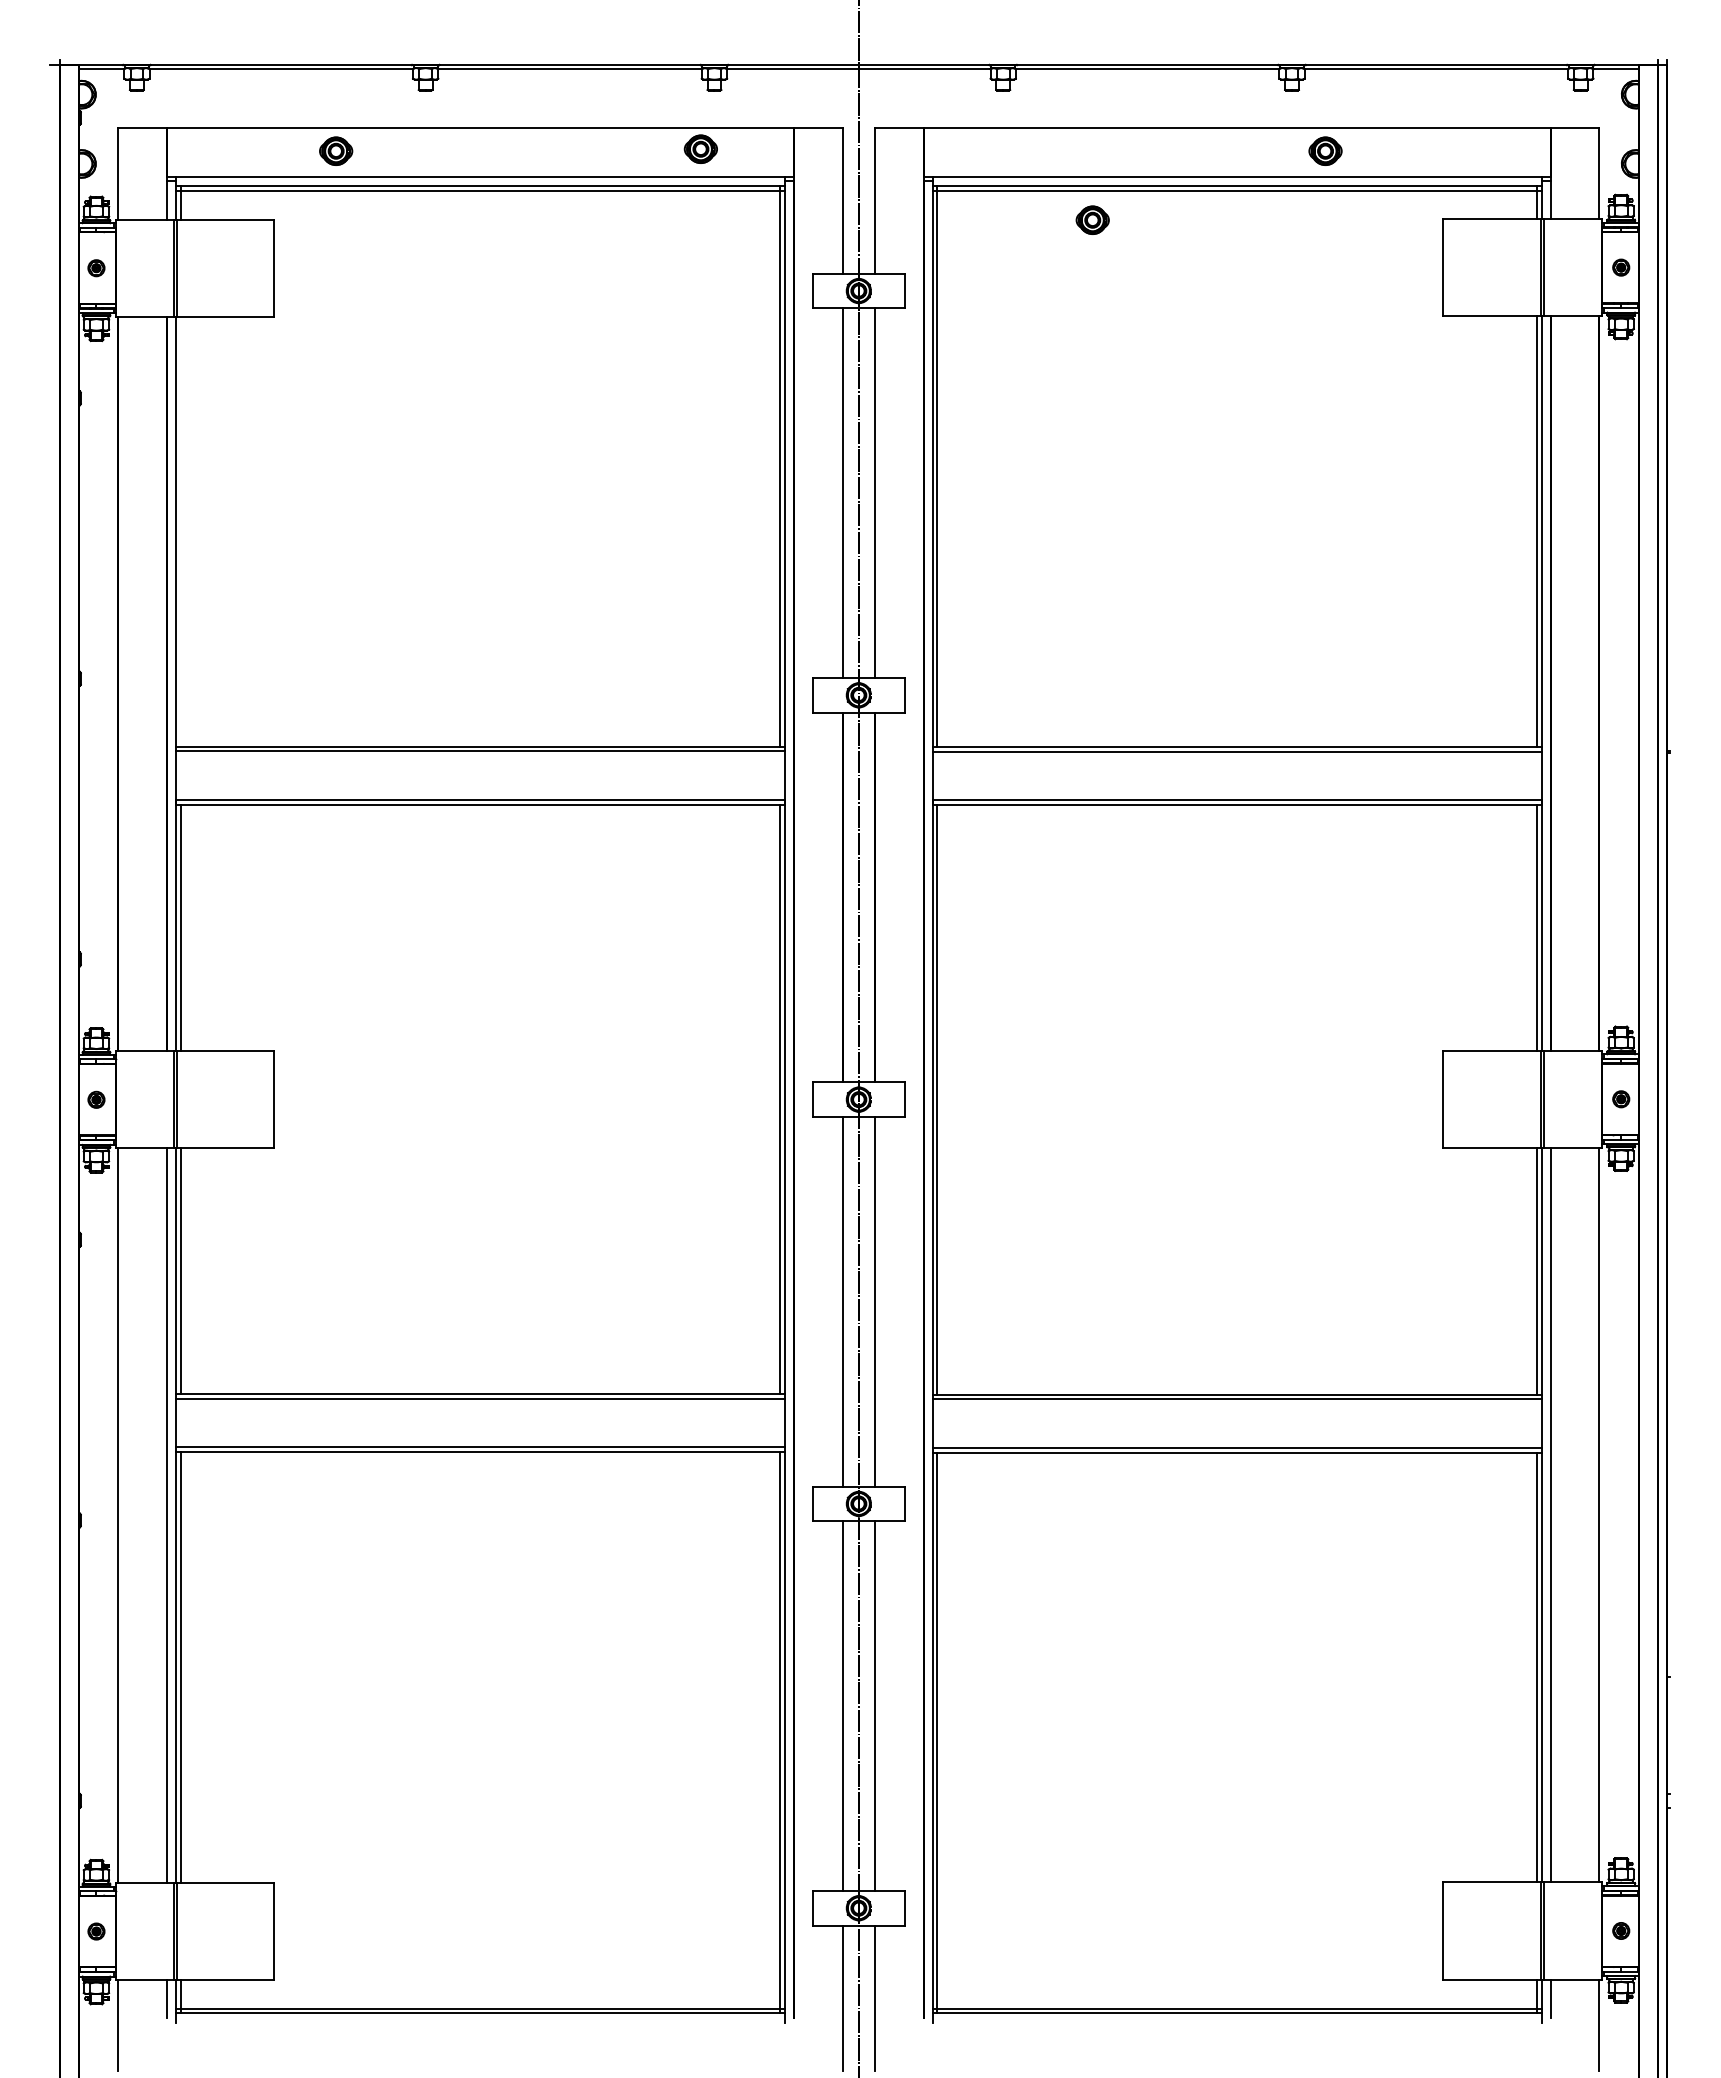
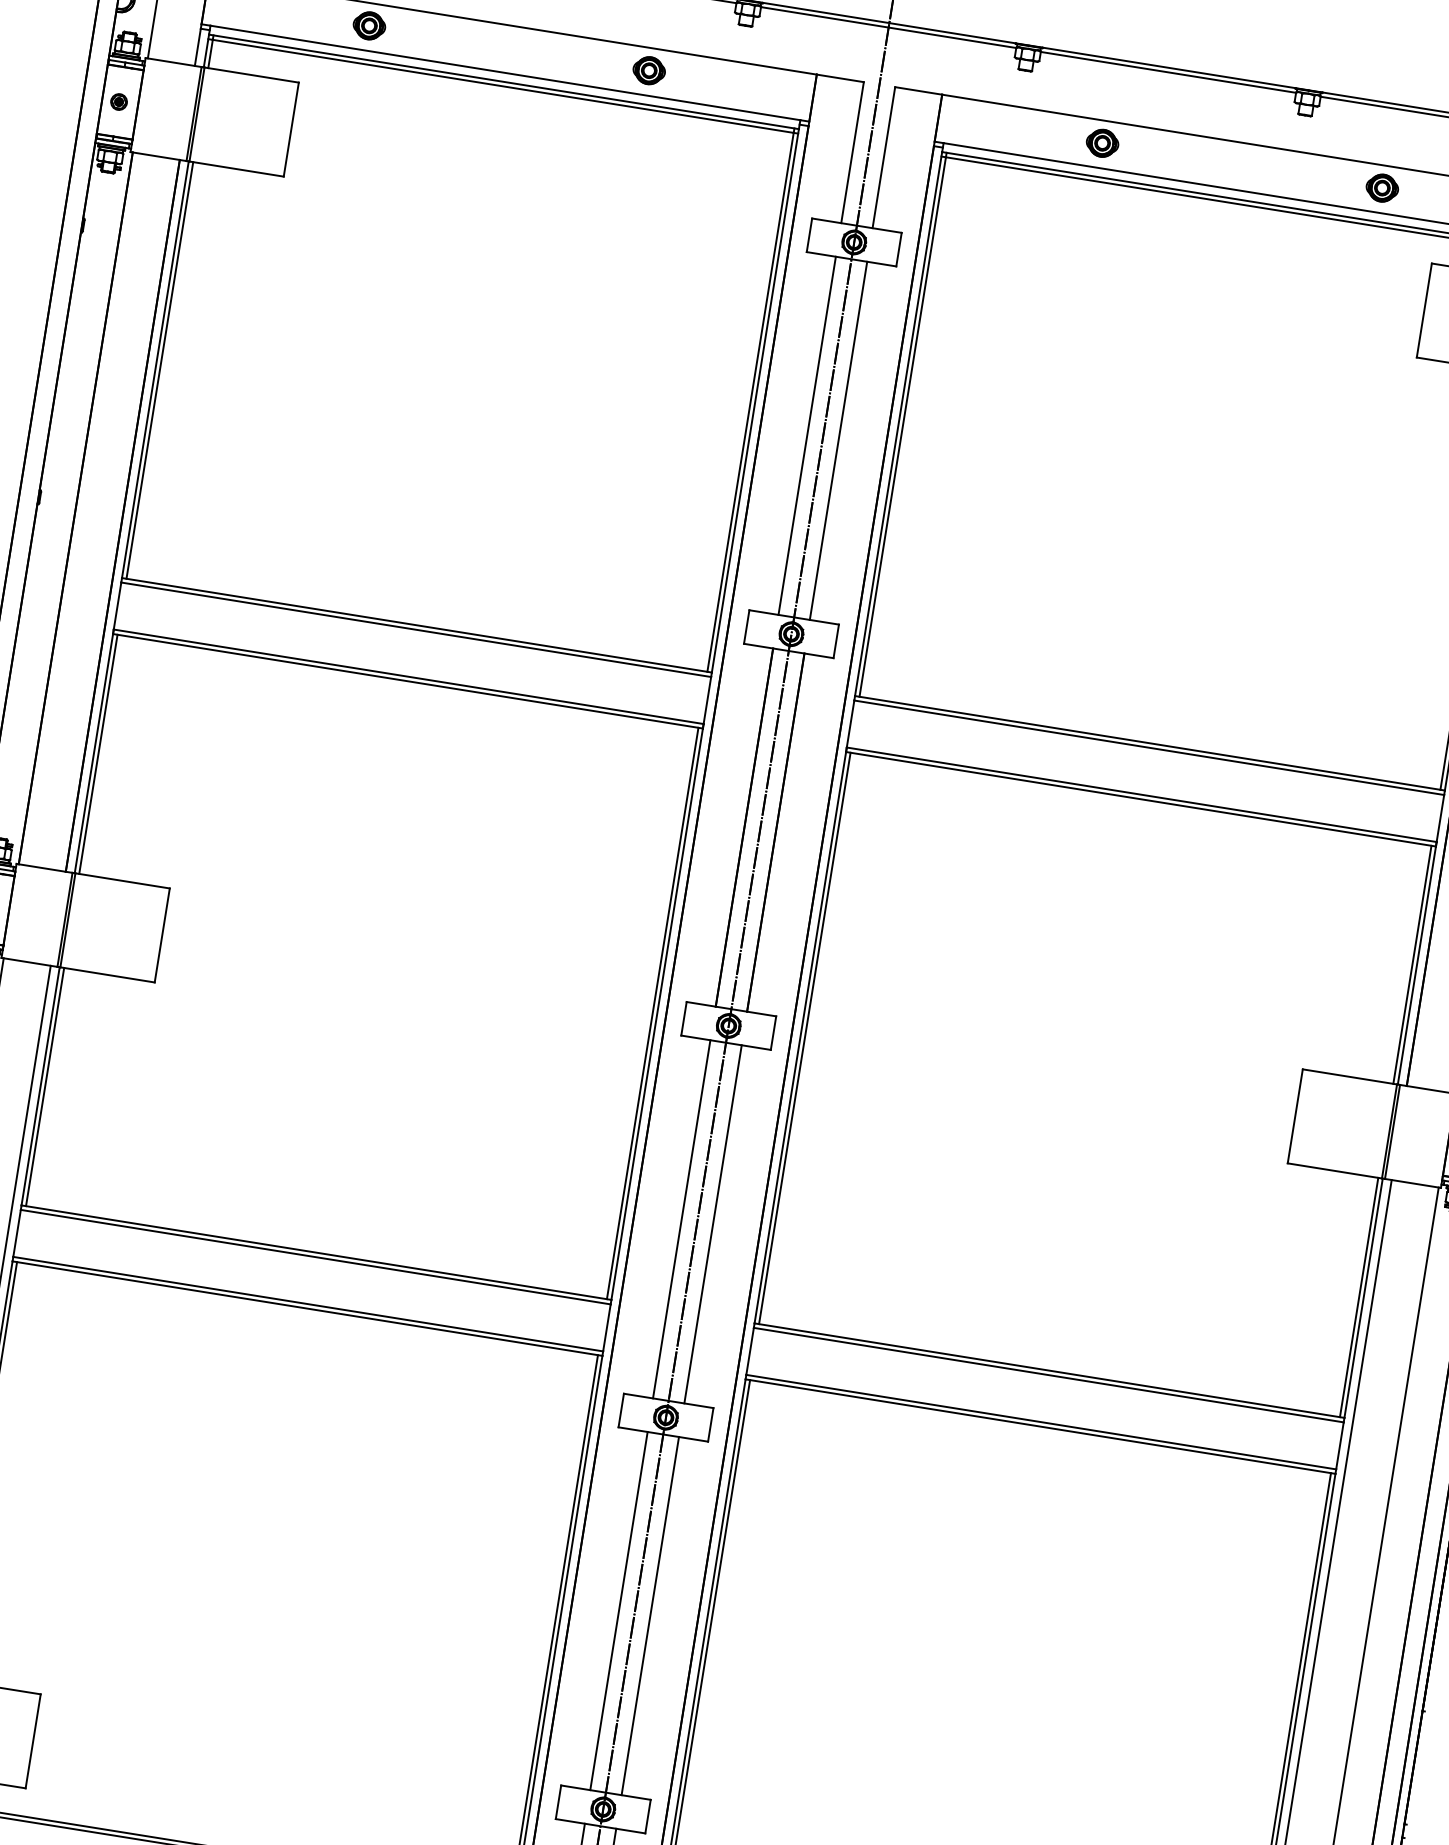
part: (700, 148) -> (648, 69), moved
part: (1325, 150) -> (1382, 187), moved
part: (1092, 219) -> (1102, 142), moved
line: (180, 531) -> (159, 370), added

